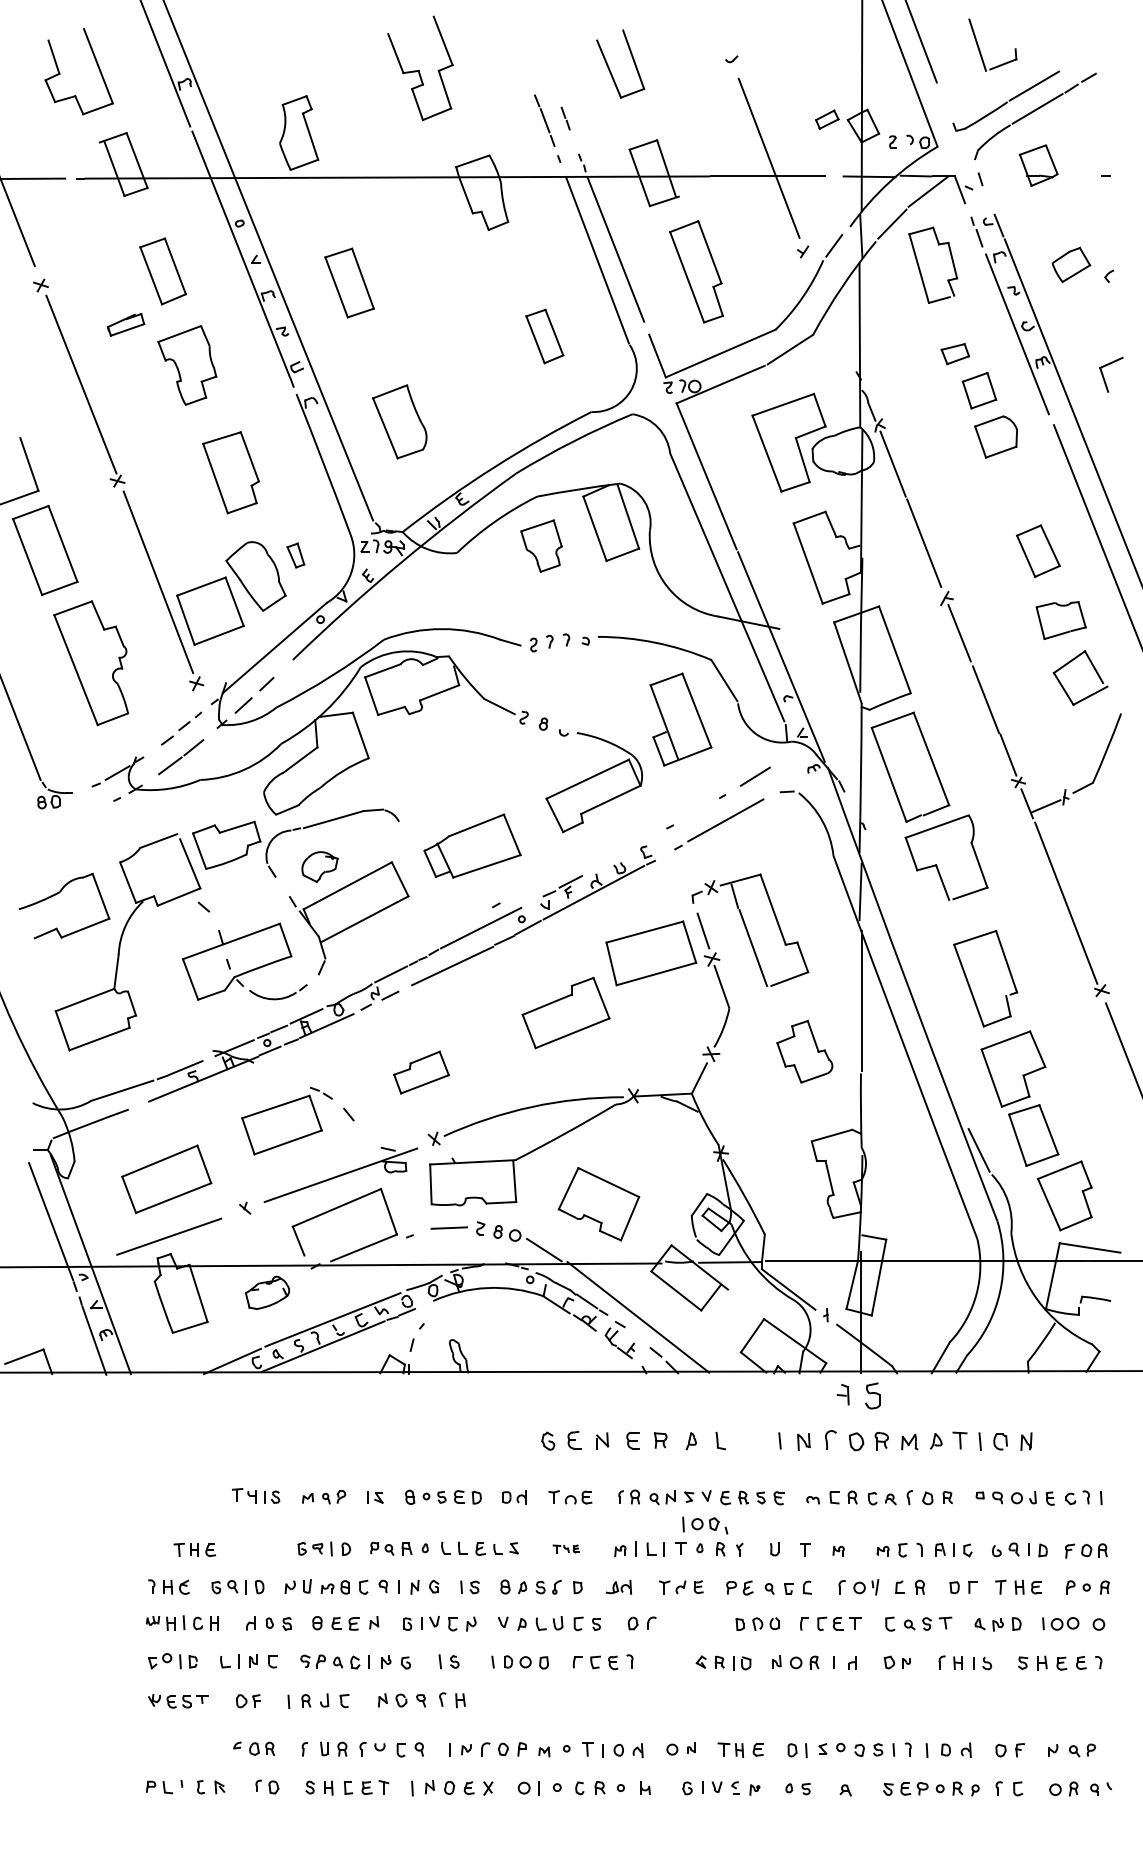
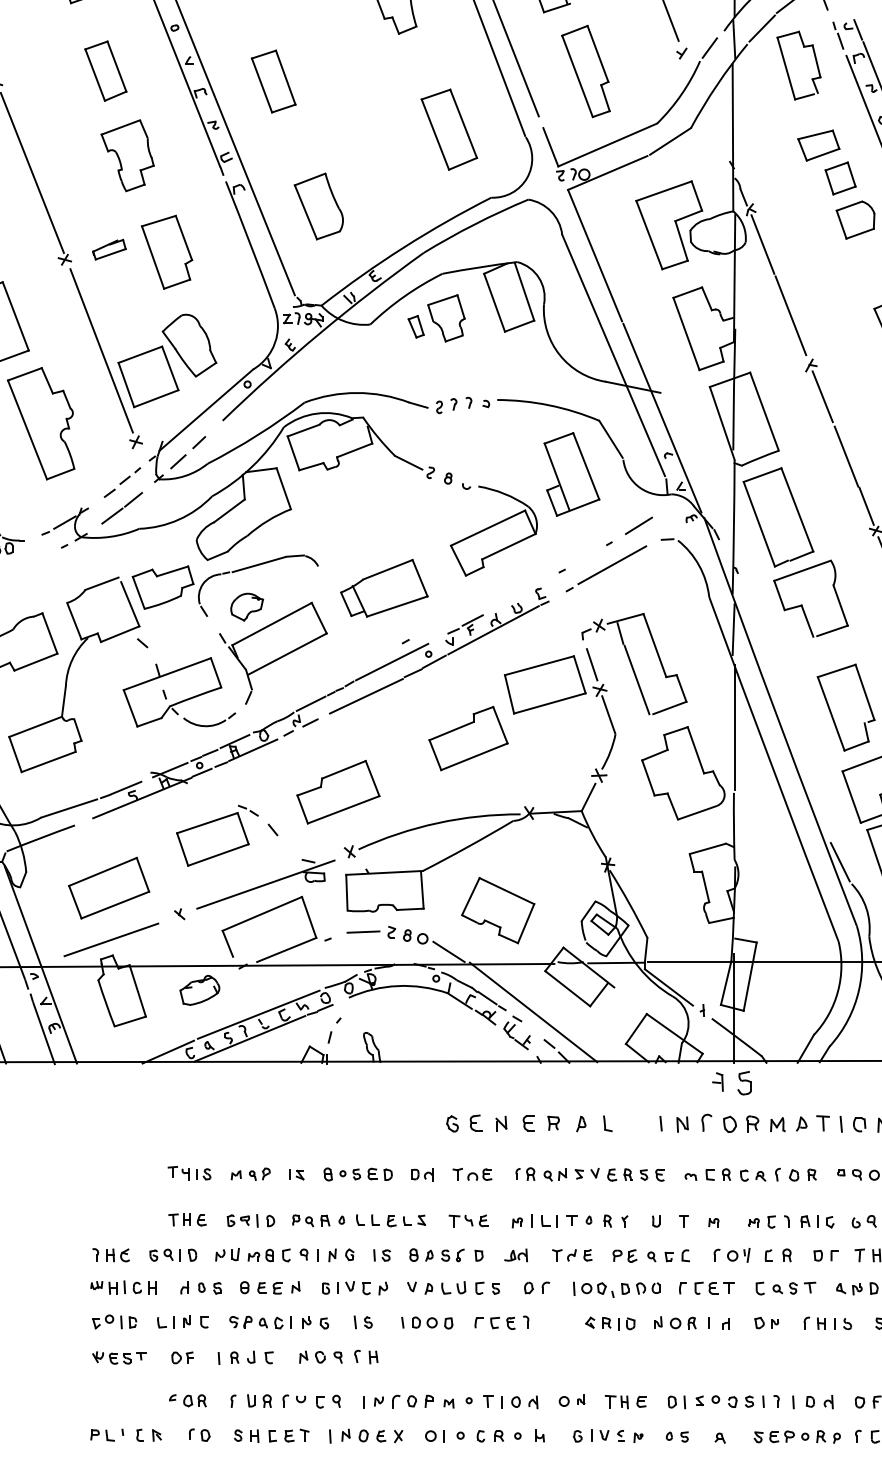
part: (125, 324) -> (108, 249), moved
part: (544, 336) -> (449, 129), size x1.67
part: (955, 353) -> (819, 144), size x1.67
part: (295, 555) -> (415, 326), moved
part: (804, 1051) -> (683, 773), size x1.67
part: (421, 1072) -> (338, 792), size x1.67
part: (705, 1525) -> (594, 1289), moved
part: (566, 1548) -> (468, 1220), size x1.67
part: (194, 1549) -> (187, 1219), moved

